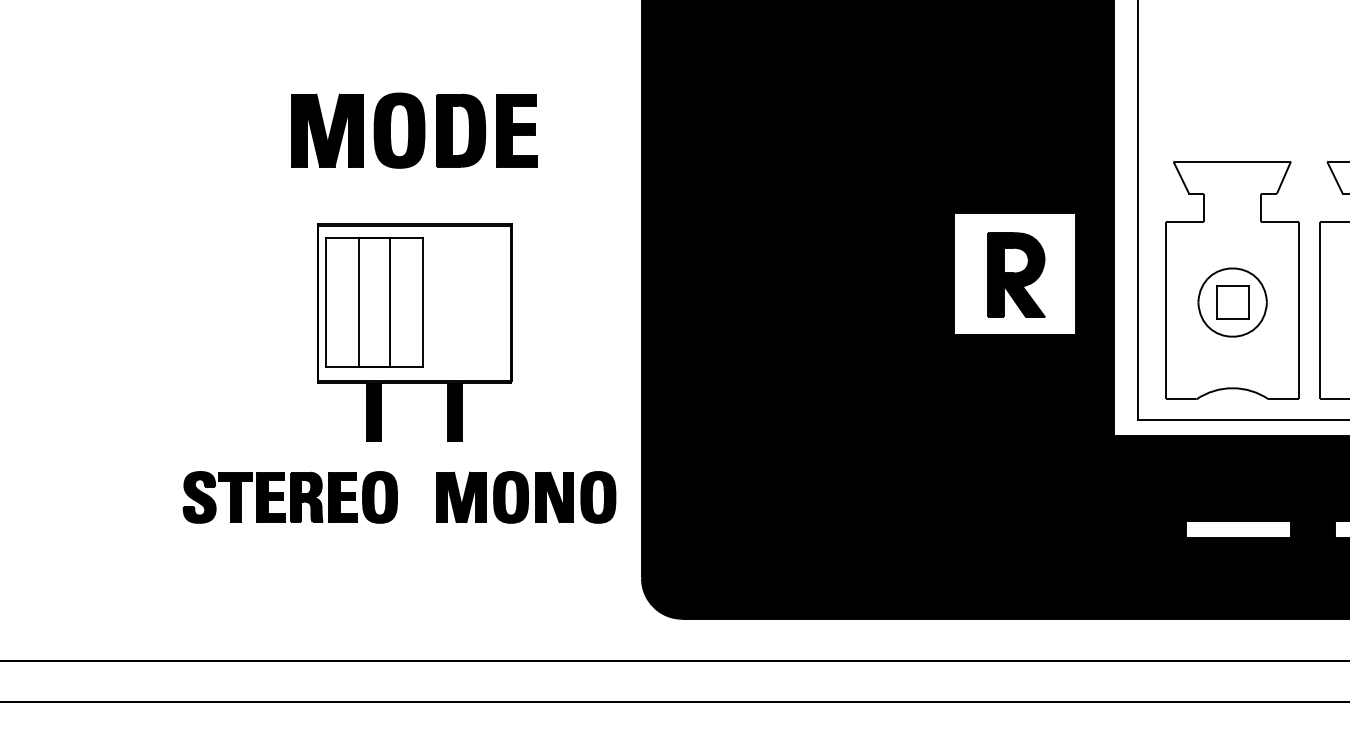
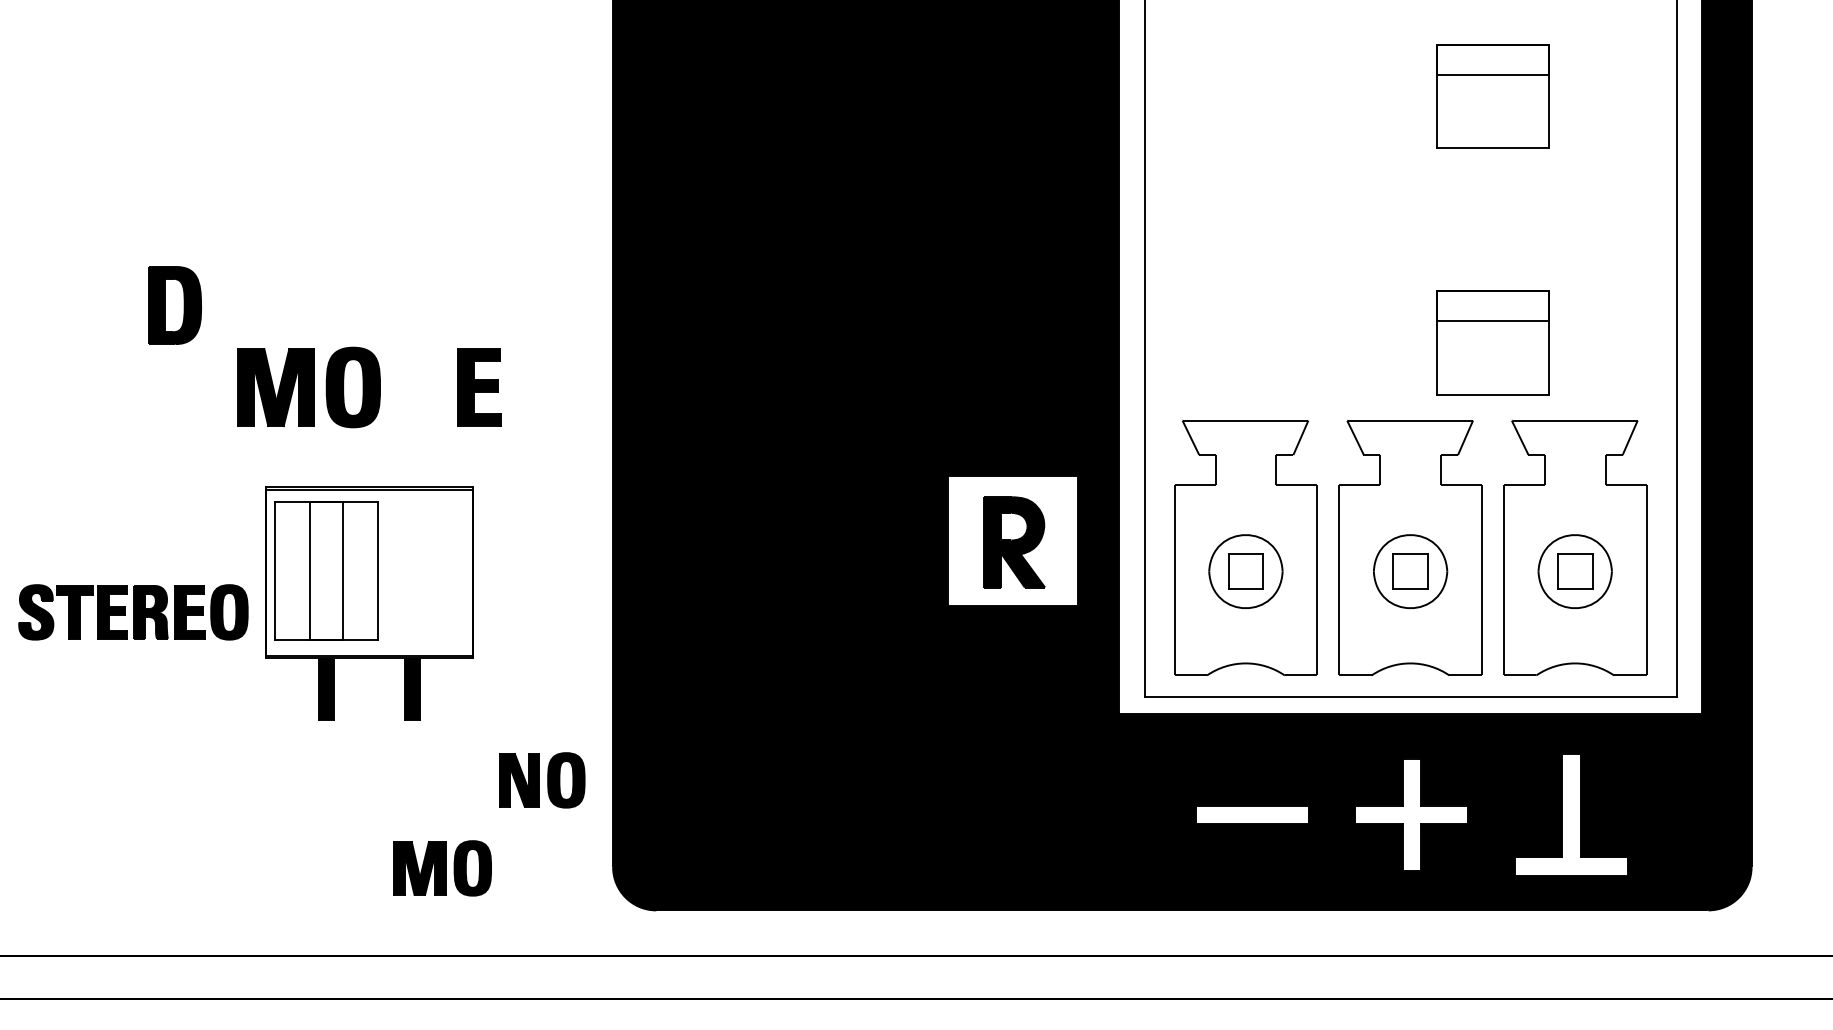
part: (460, 130) -> (174, 305), moved
part: (290, 497) -> (133, 612), moved
part: (482, 497) -> (442, 868), moved

